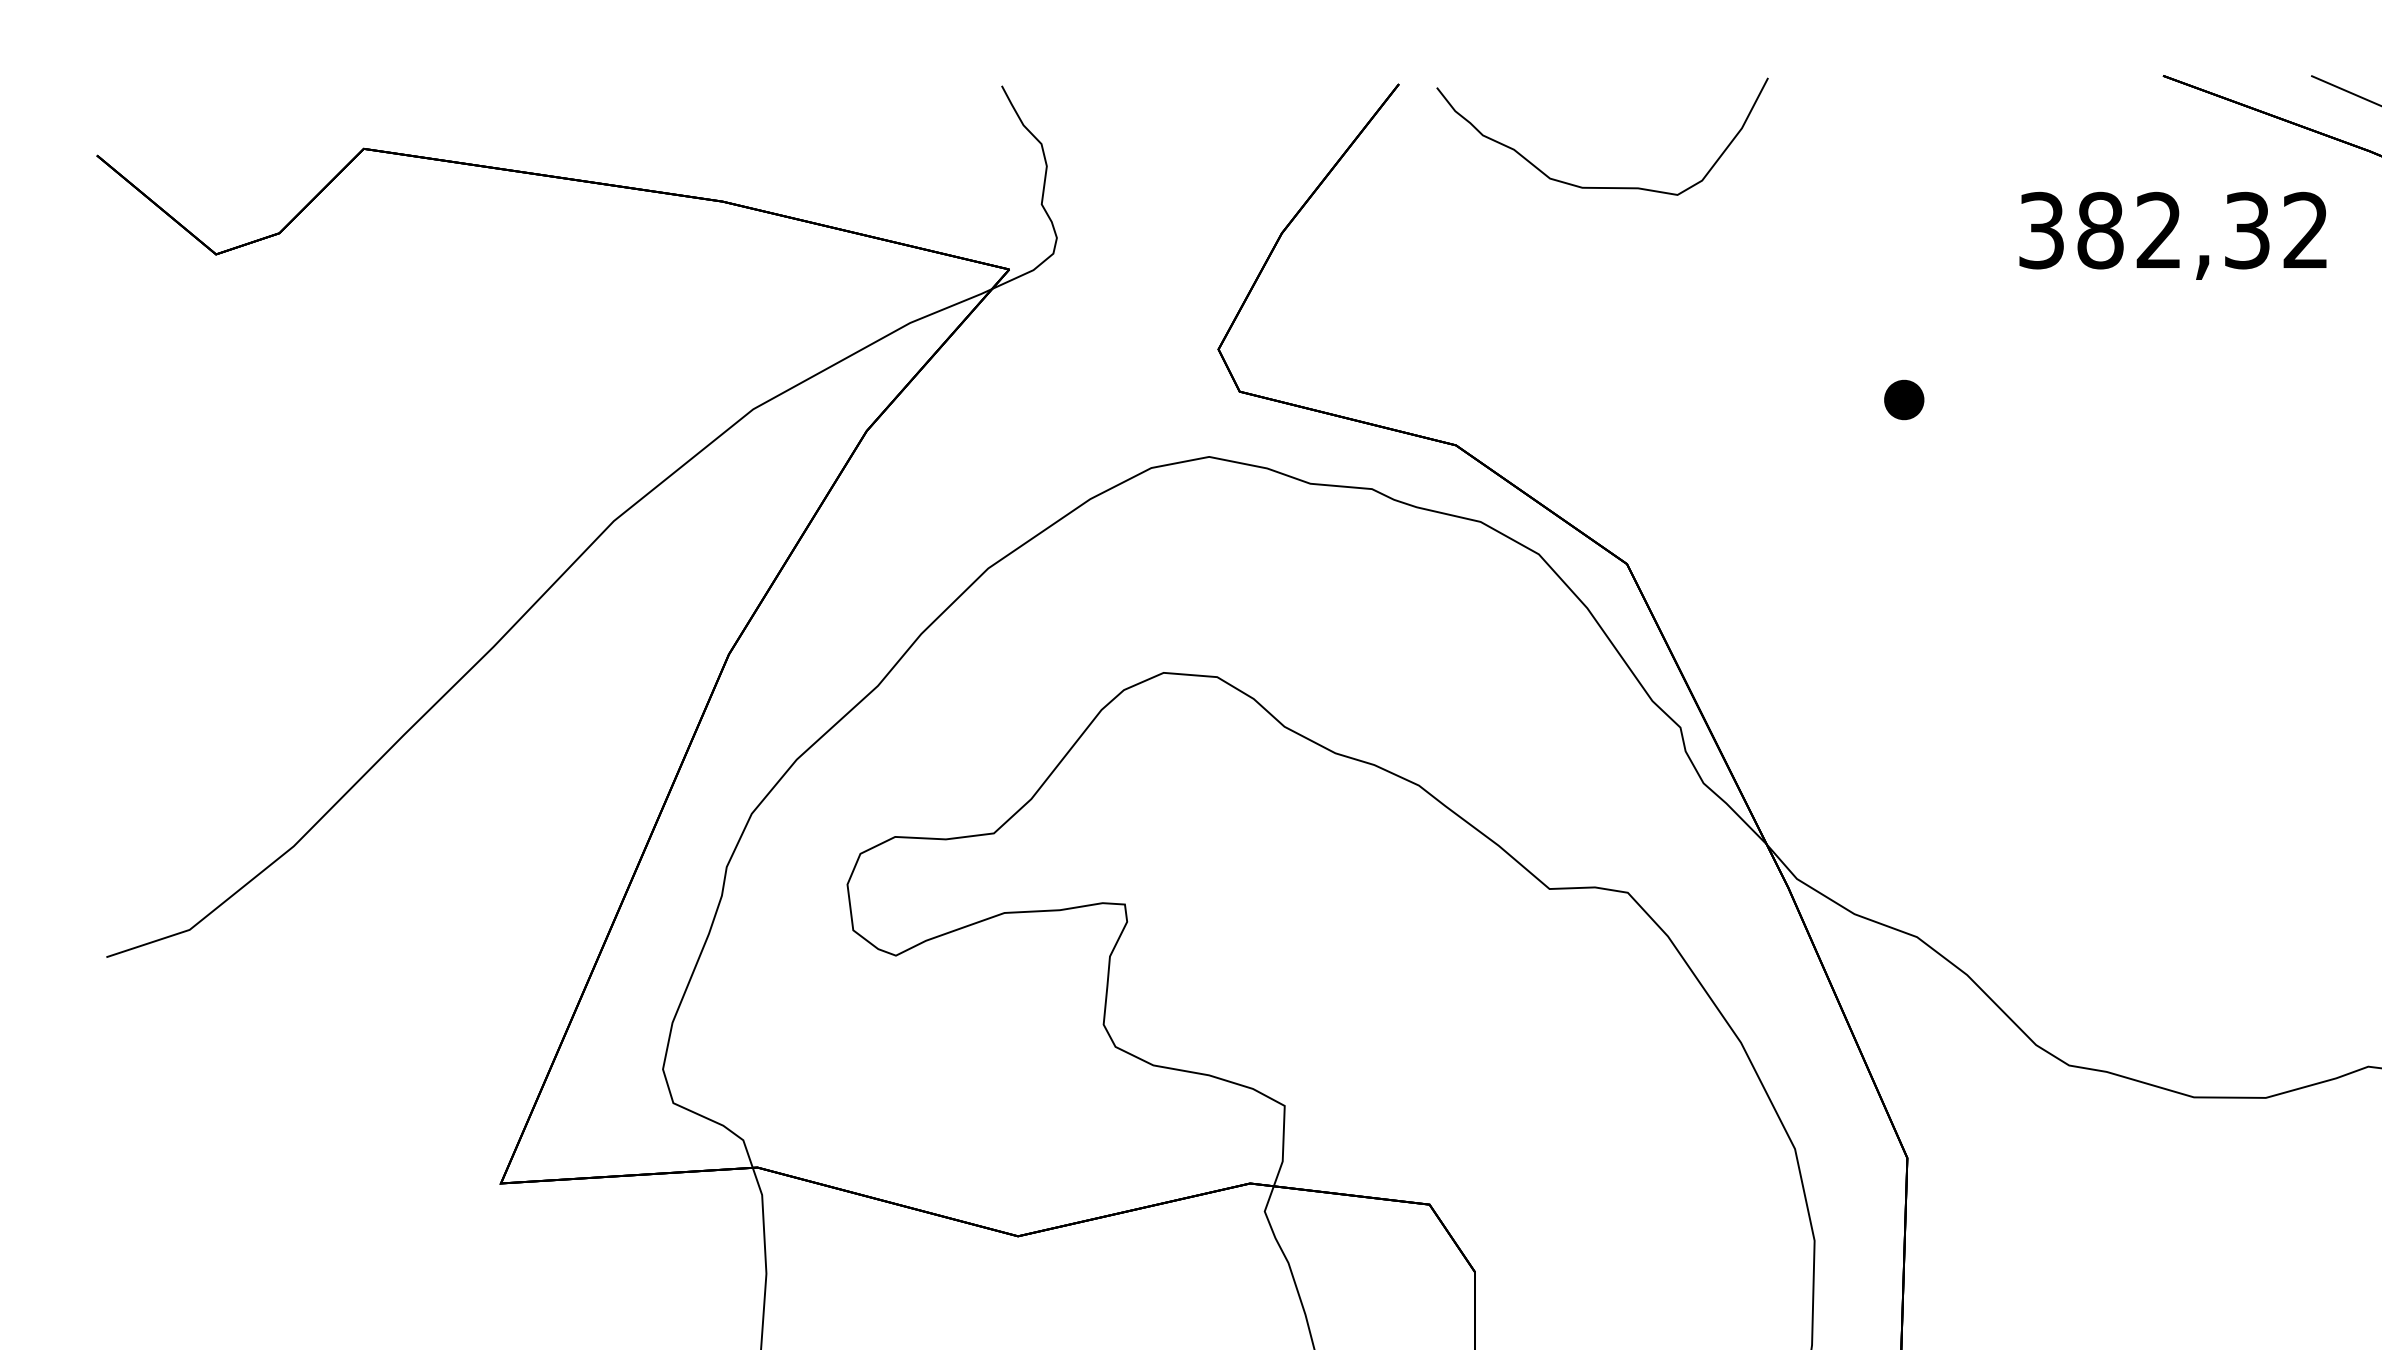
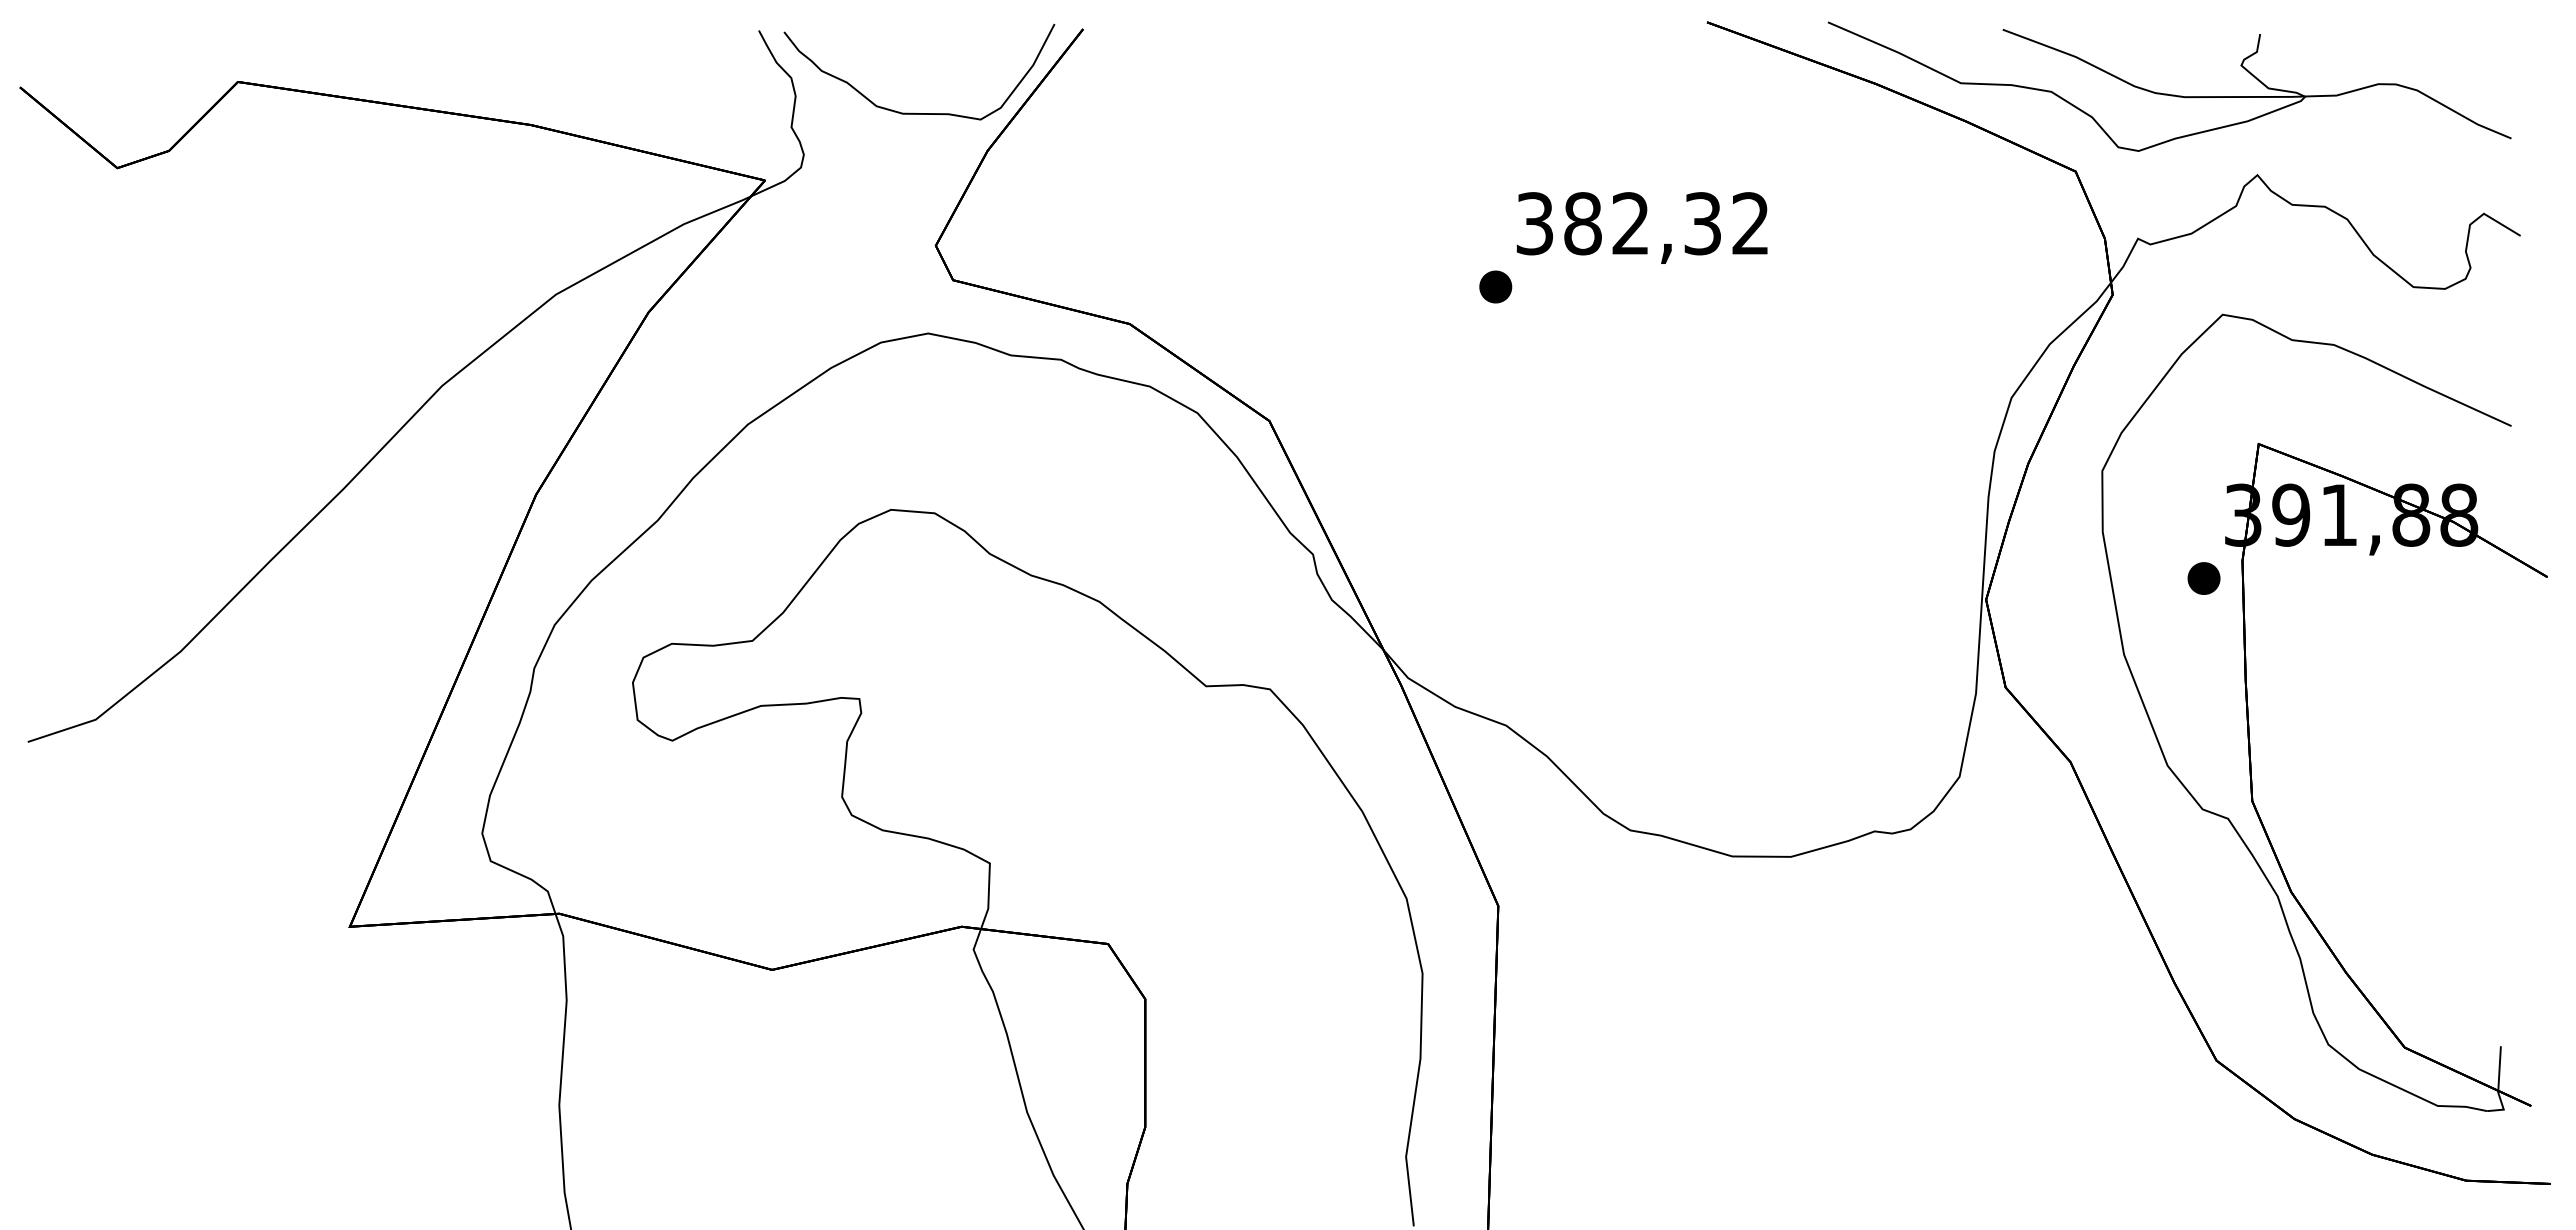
curve: (1592, 186) -> (911, 112), moved
text: (2173, 235) -> (1642, 227), moved

